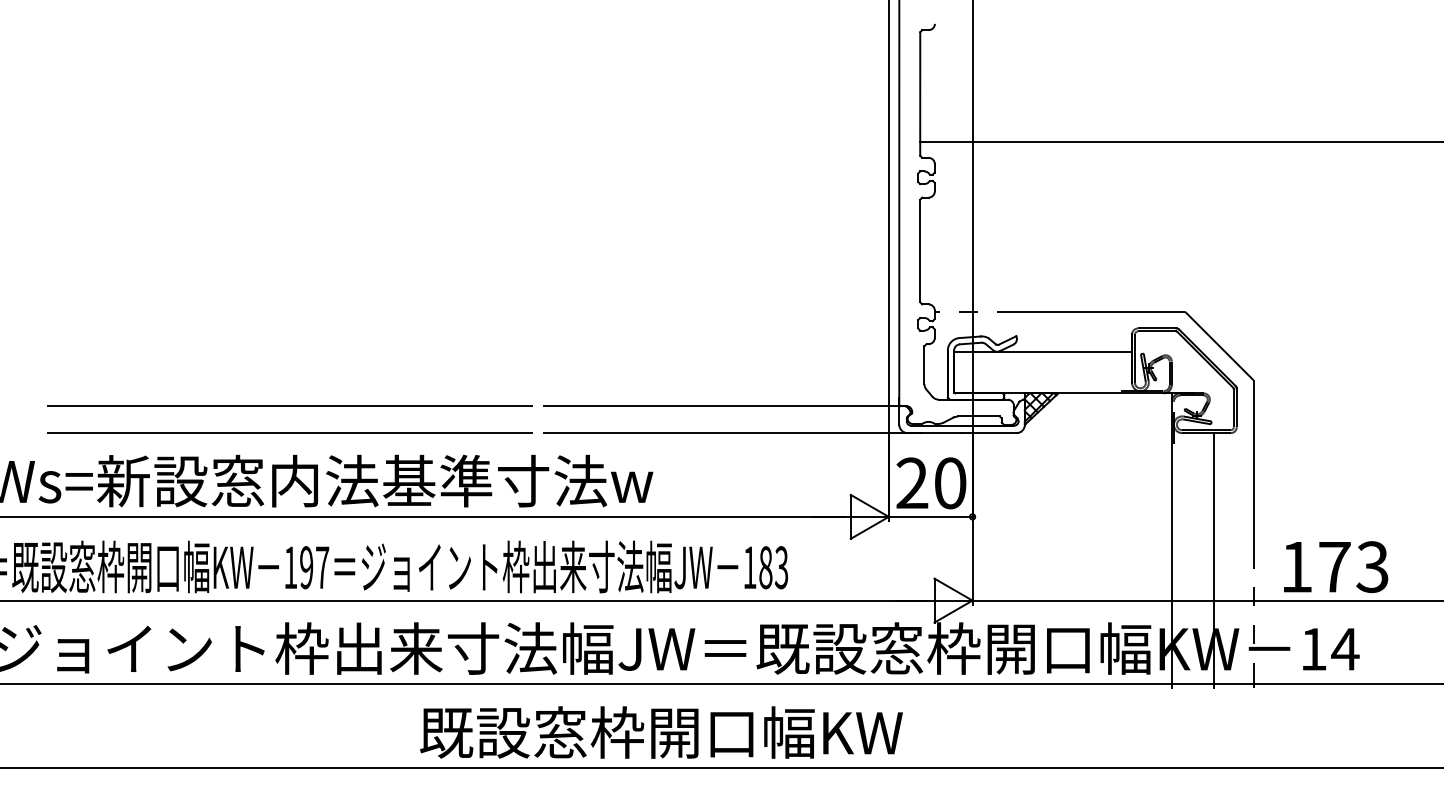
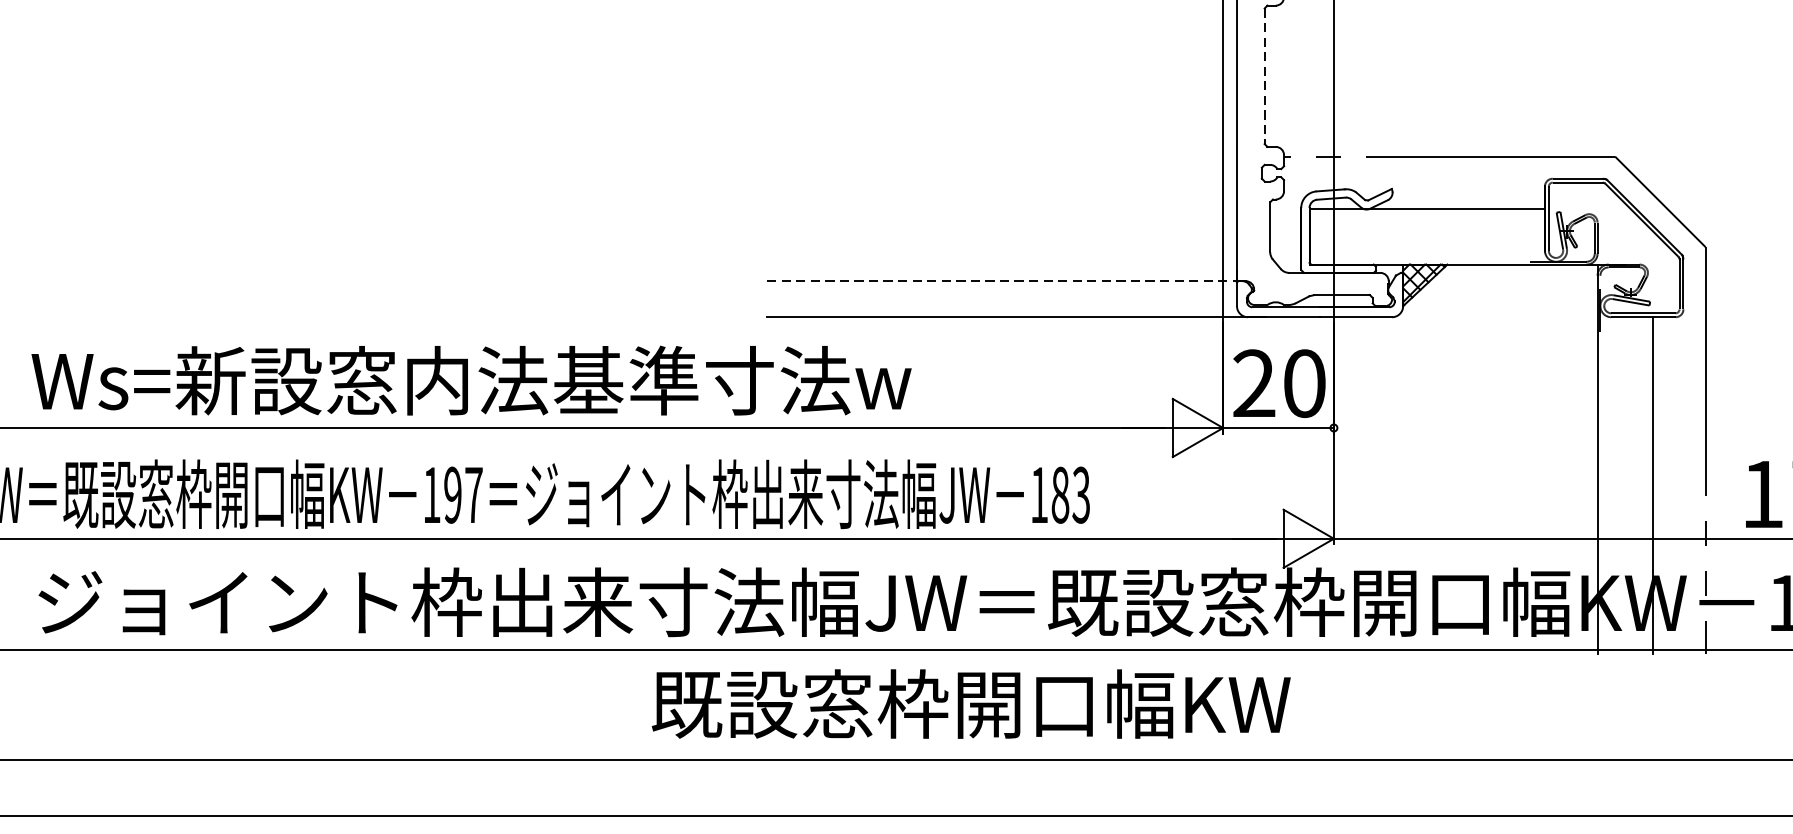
line: (920, 251) -> (1265, 76), solid -> dashed
line: (289, 405) -> (430, 280), removed
line: (722, 405) -> (1003, 280), solid -> dashed
line: (289, 433) -> (430, 317), removed
text: (661, 732) -> (971, 703), moved

